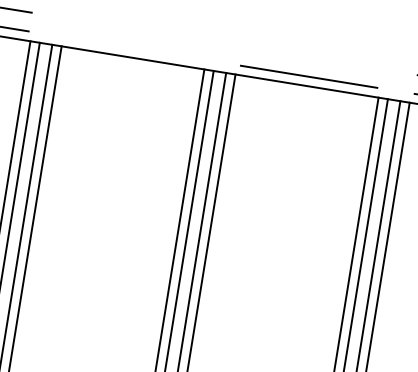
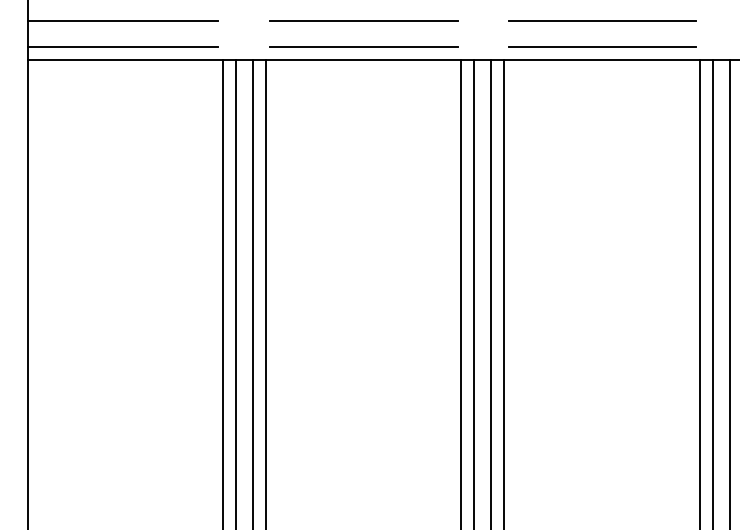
line: (137, 30) -> (363, 21), added
line: (134, 48) -> (363, 46), added
line: (311, 58) -> (602, 21), added

